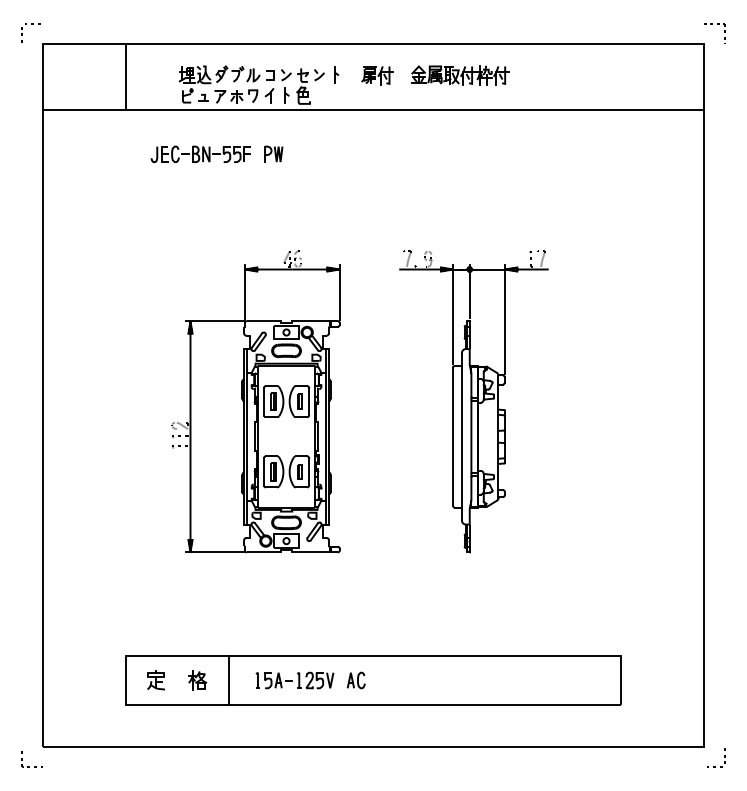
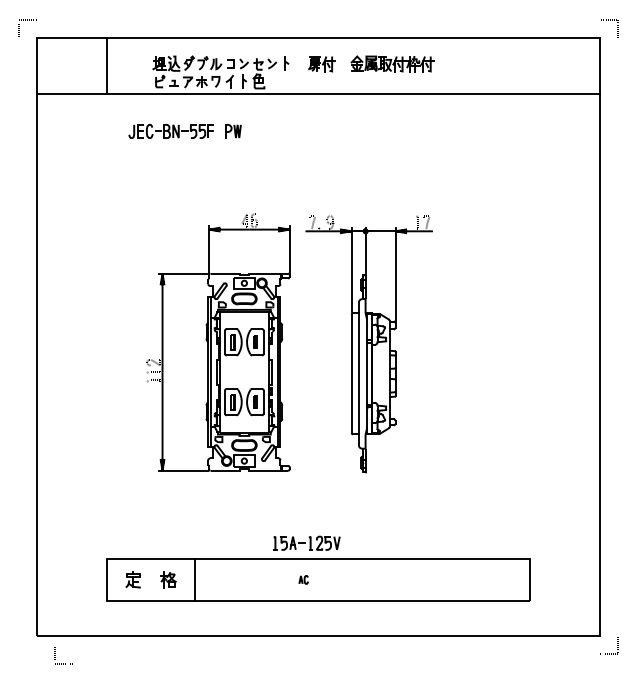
part: (473, 401) -> (368, 343), moved
part: (294, 680) -> (306, 543), moved
part: (355, 680) -> (303, 579), size x0.6
line: (29, 766) -> (61, 663), moved

